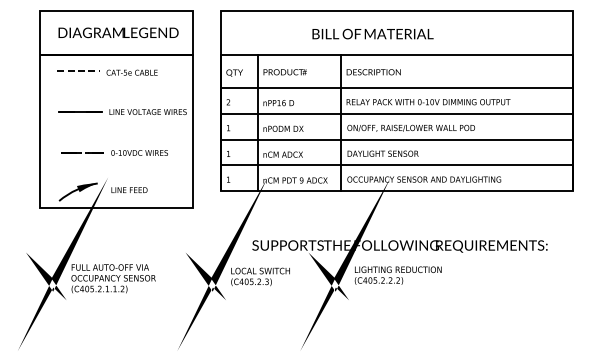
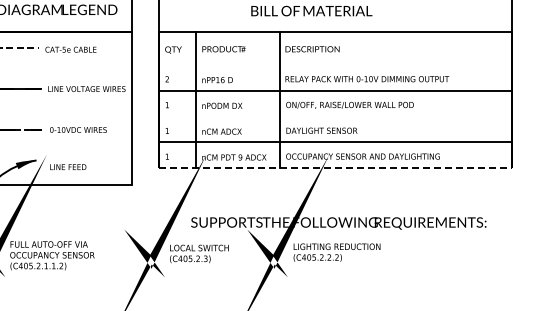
line: (396, 87) -> (335, 64), removed
line: (396, 139) -> (335, 116), removed
line: (397, 191) -> (336, 168), solid -> dashed

